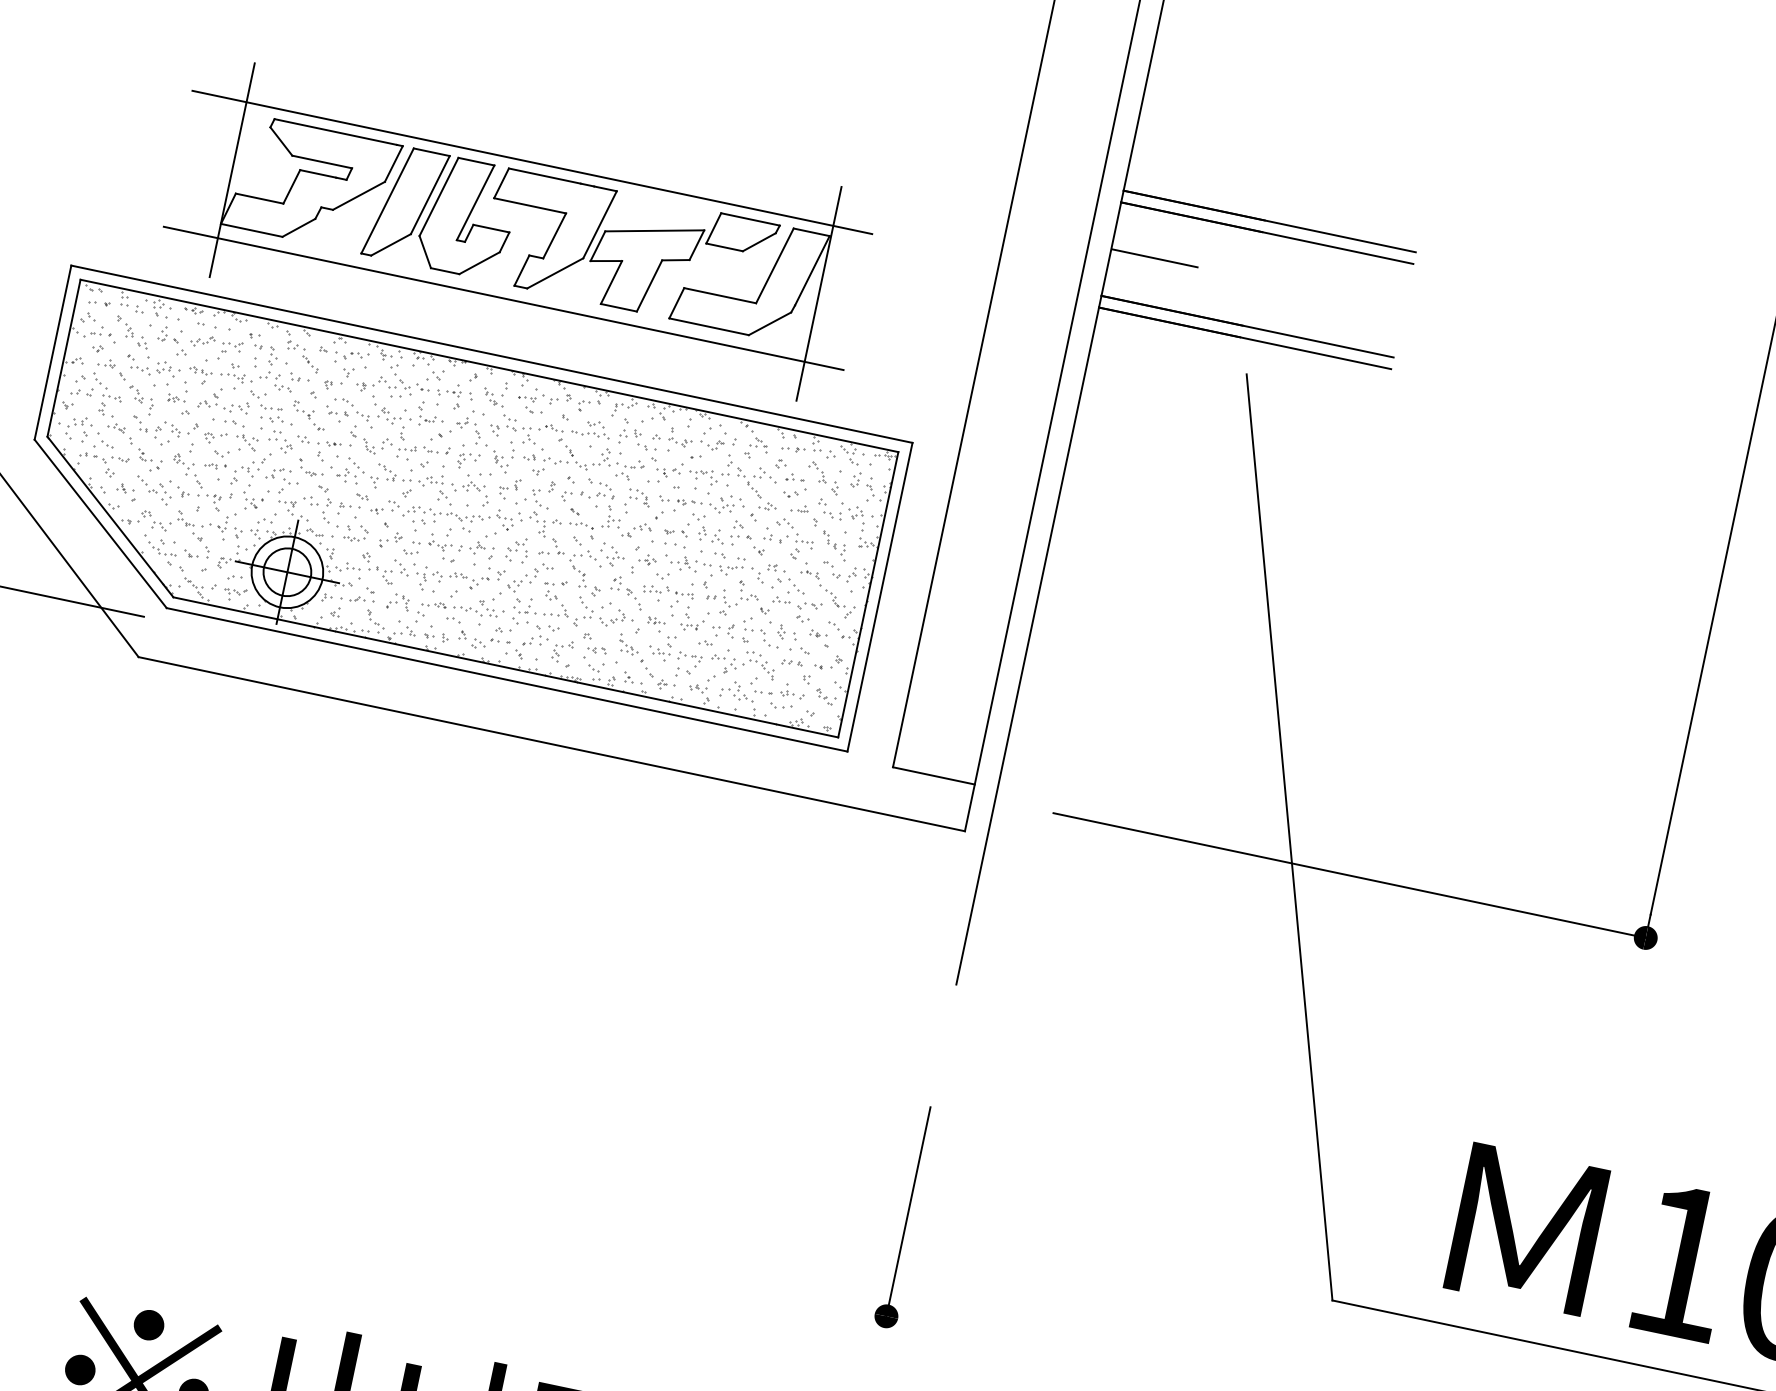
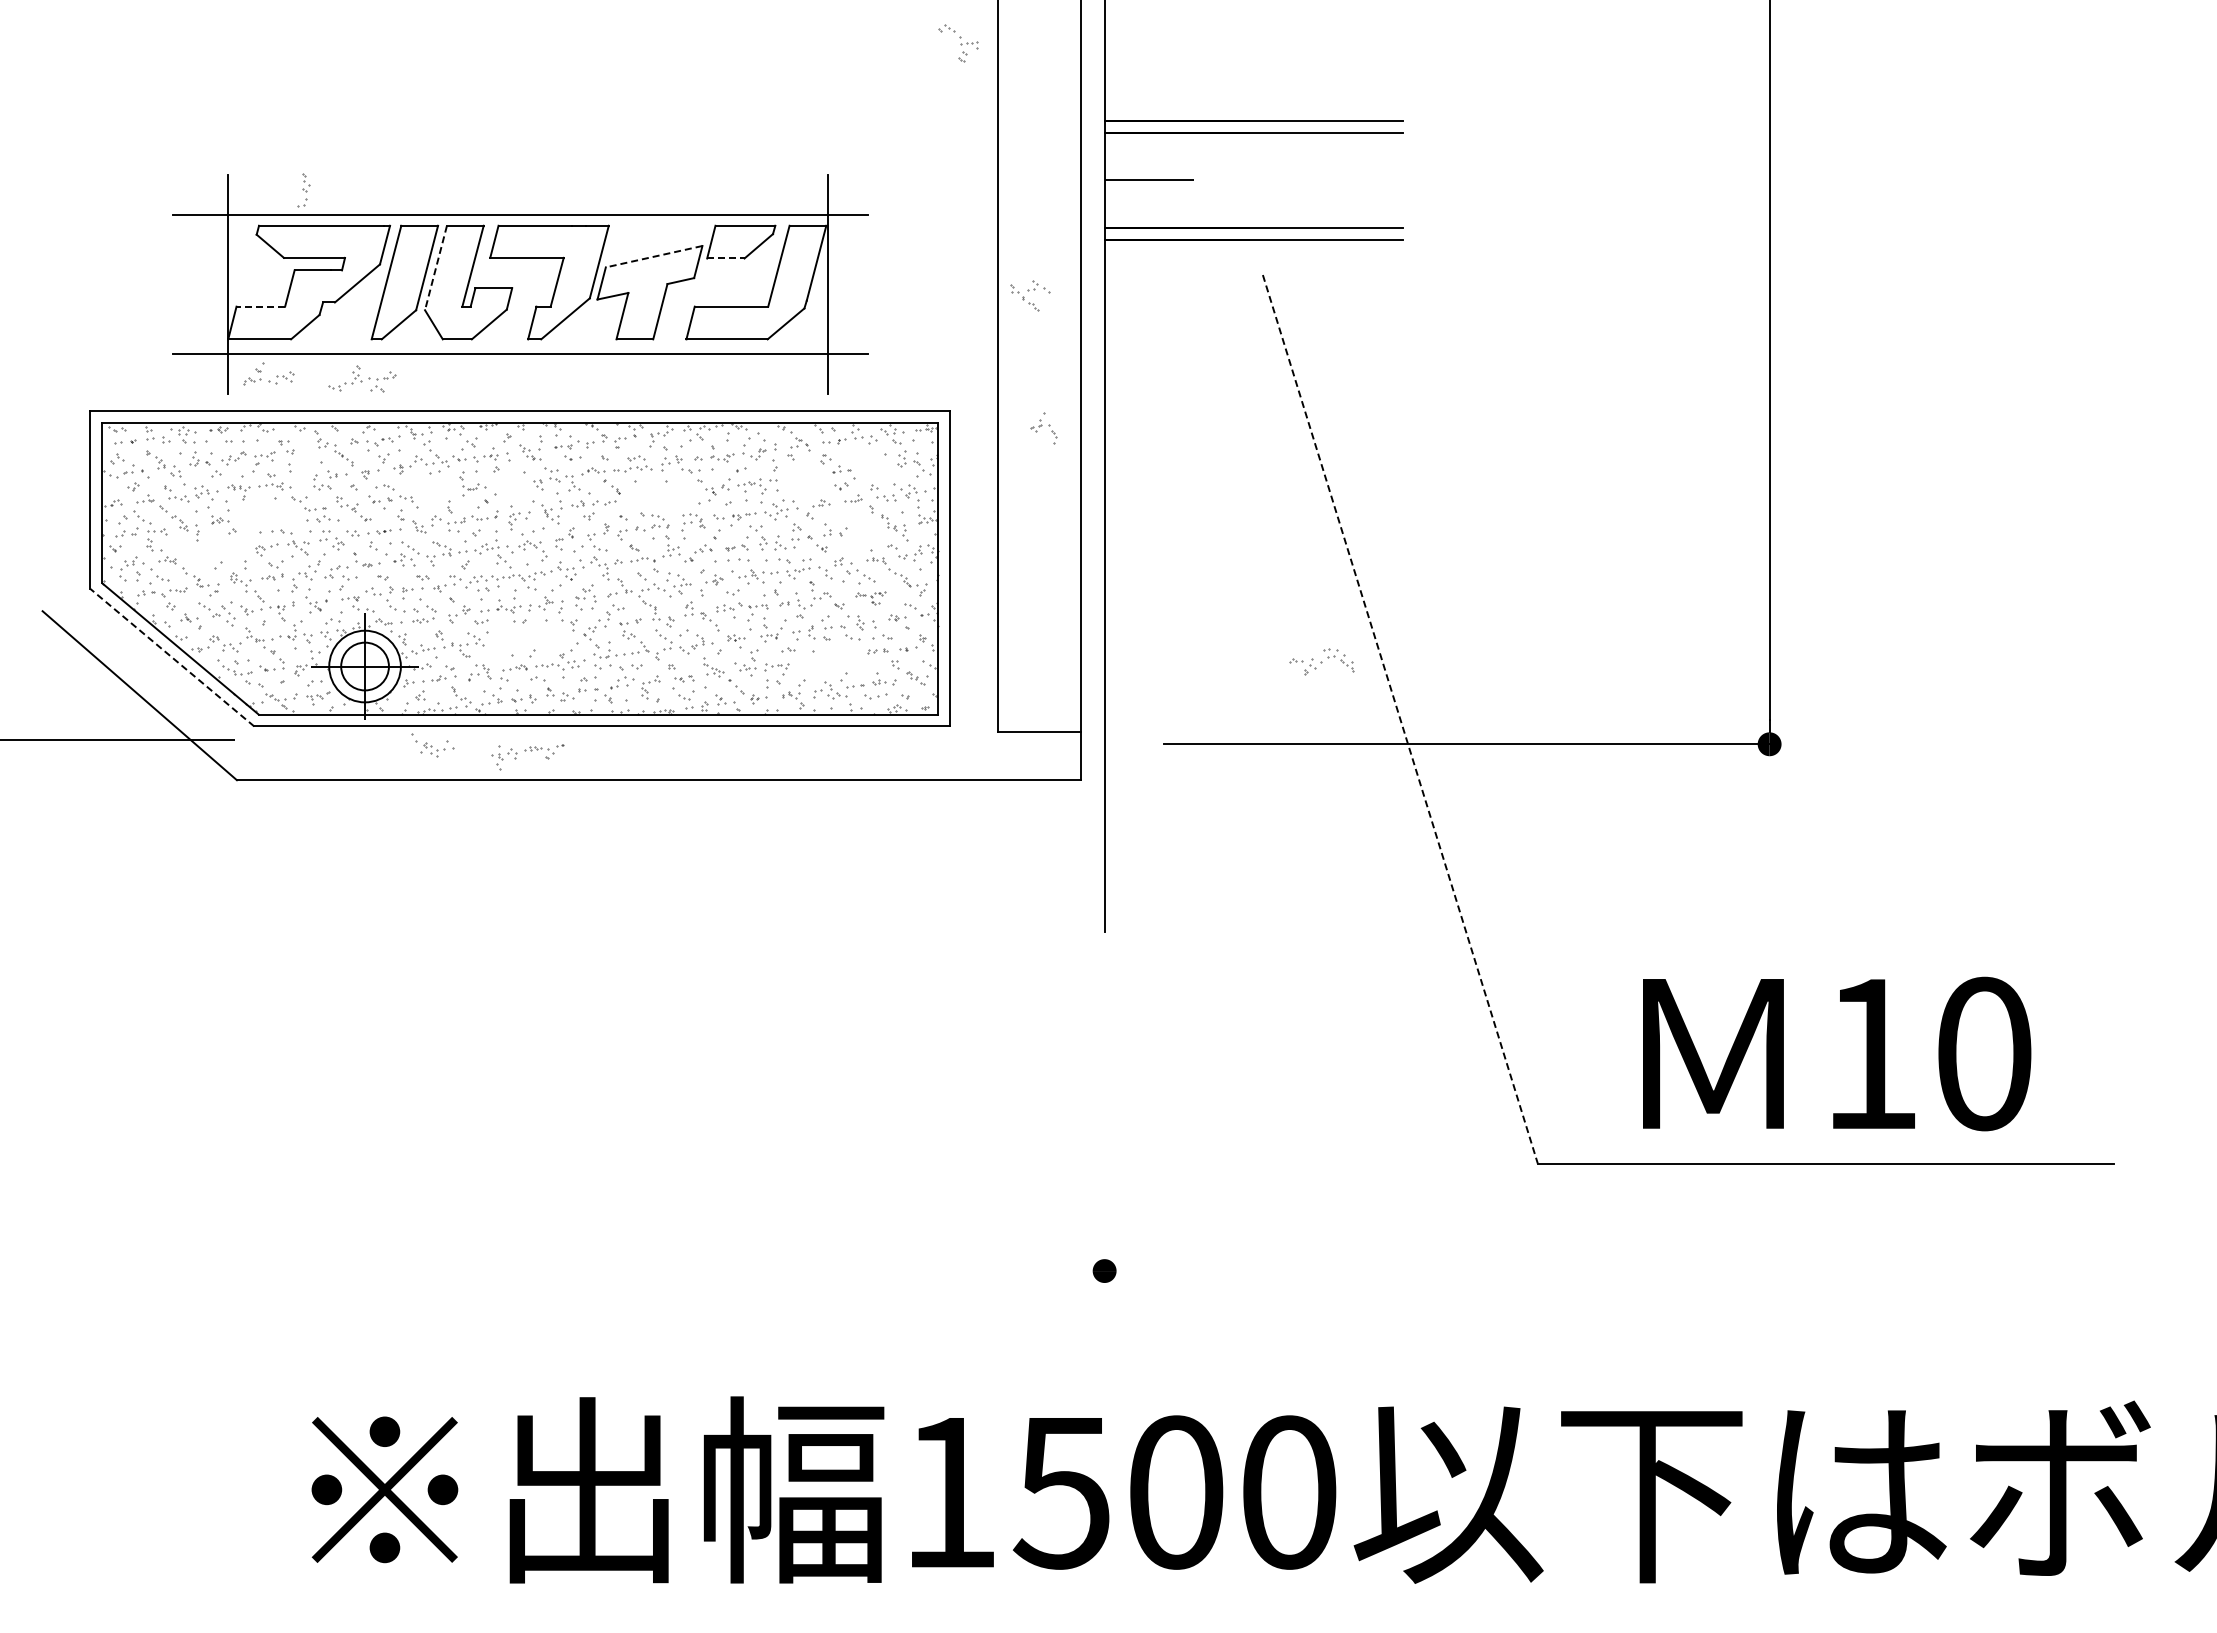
line: (439, 197) -> (436, 268), solid -> dashed
line: (259, 198) -> (260, 306), solid -> dashed
line: (654, 230) -> (653, 256), solid -> dashed
line: (724, 247) -> (725, 258), solid -> dashed
part: (268, 362) -> (303, 190), moved
part: (224, 407) -> (269, 380), moved
part: (390, 411) -> (432, 745), moved
part: (468, 426) -> (1043, 428), moved
part: (164, 427) -> (215, 550), removed
part: (610, 462) -> (362, 378), moved
part: (822, 477) -> (869, 463), removed
part: (755, 481) -> (1030, 295), moved
line: (99, 523) -> (171, 657), solid -> dashed
part: (793, 539) -> (958, 43), moved
part: (450, 576) -> (525, 751), moved
part: (796, 609) -> (870, 598), size x0.6
part: (742, 663) -> (1321, 661), moved
line: (1289, 837) -> (1400, 719), solid -> dashed
line: (908, 1212) -> (1104, 1164), removed

